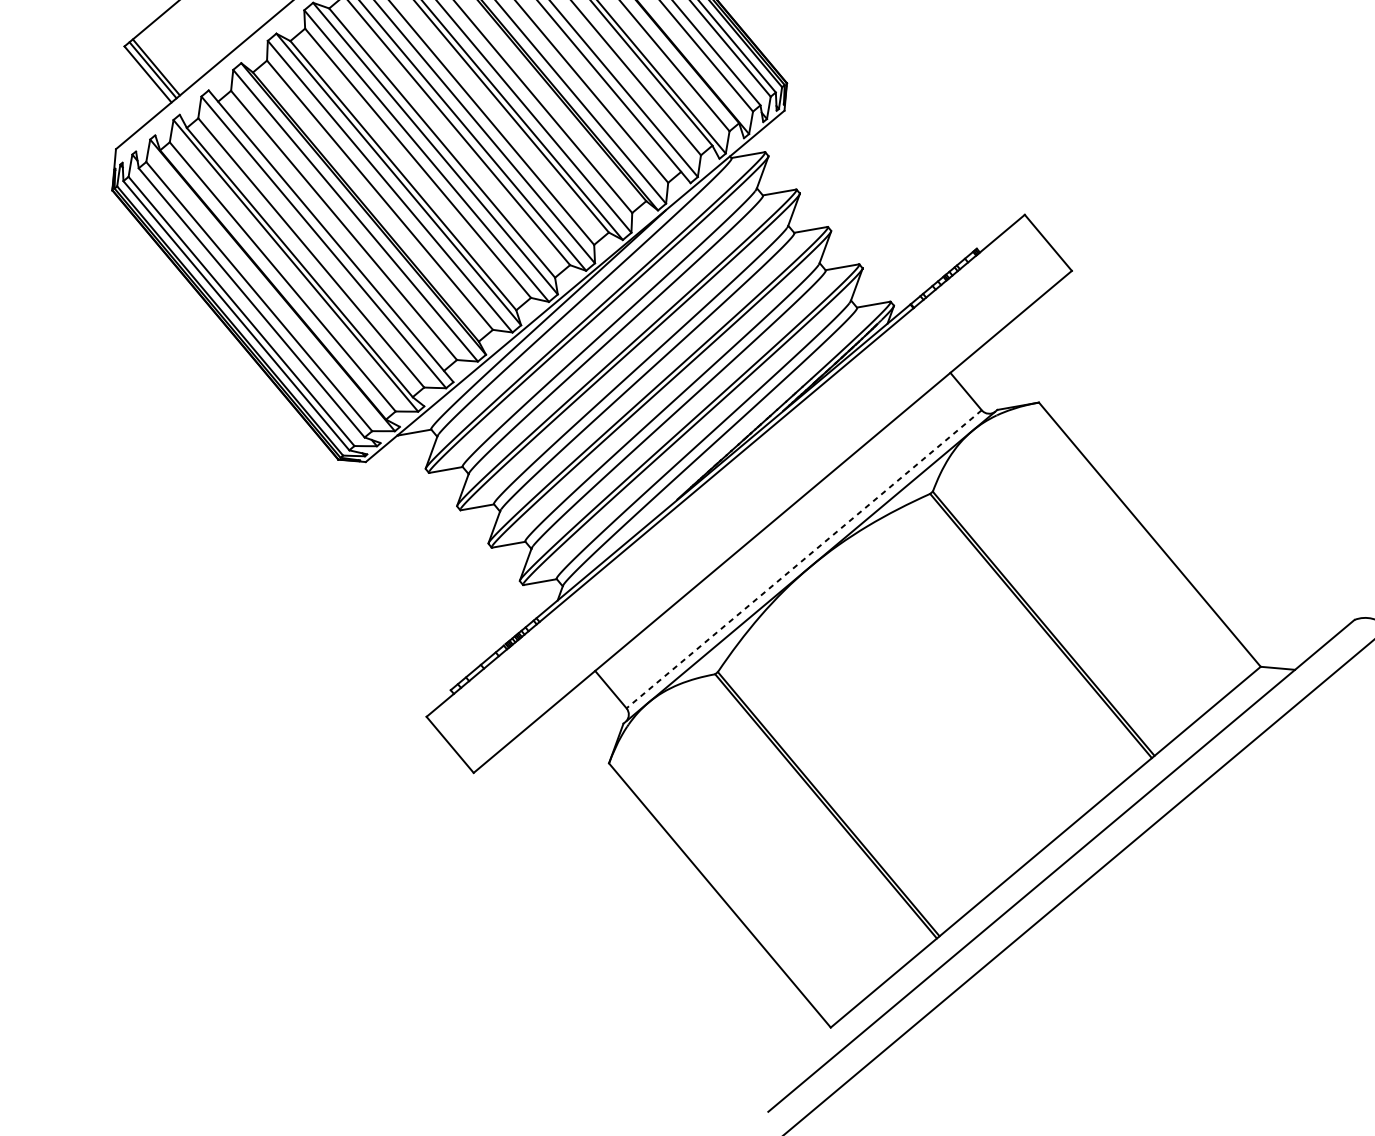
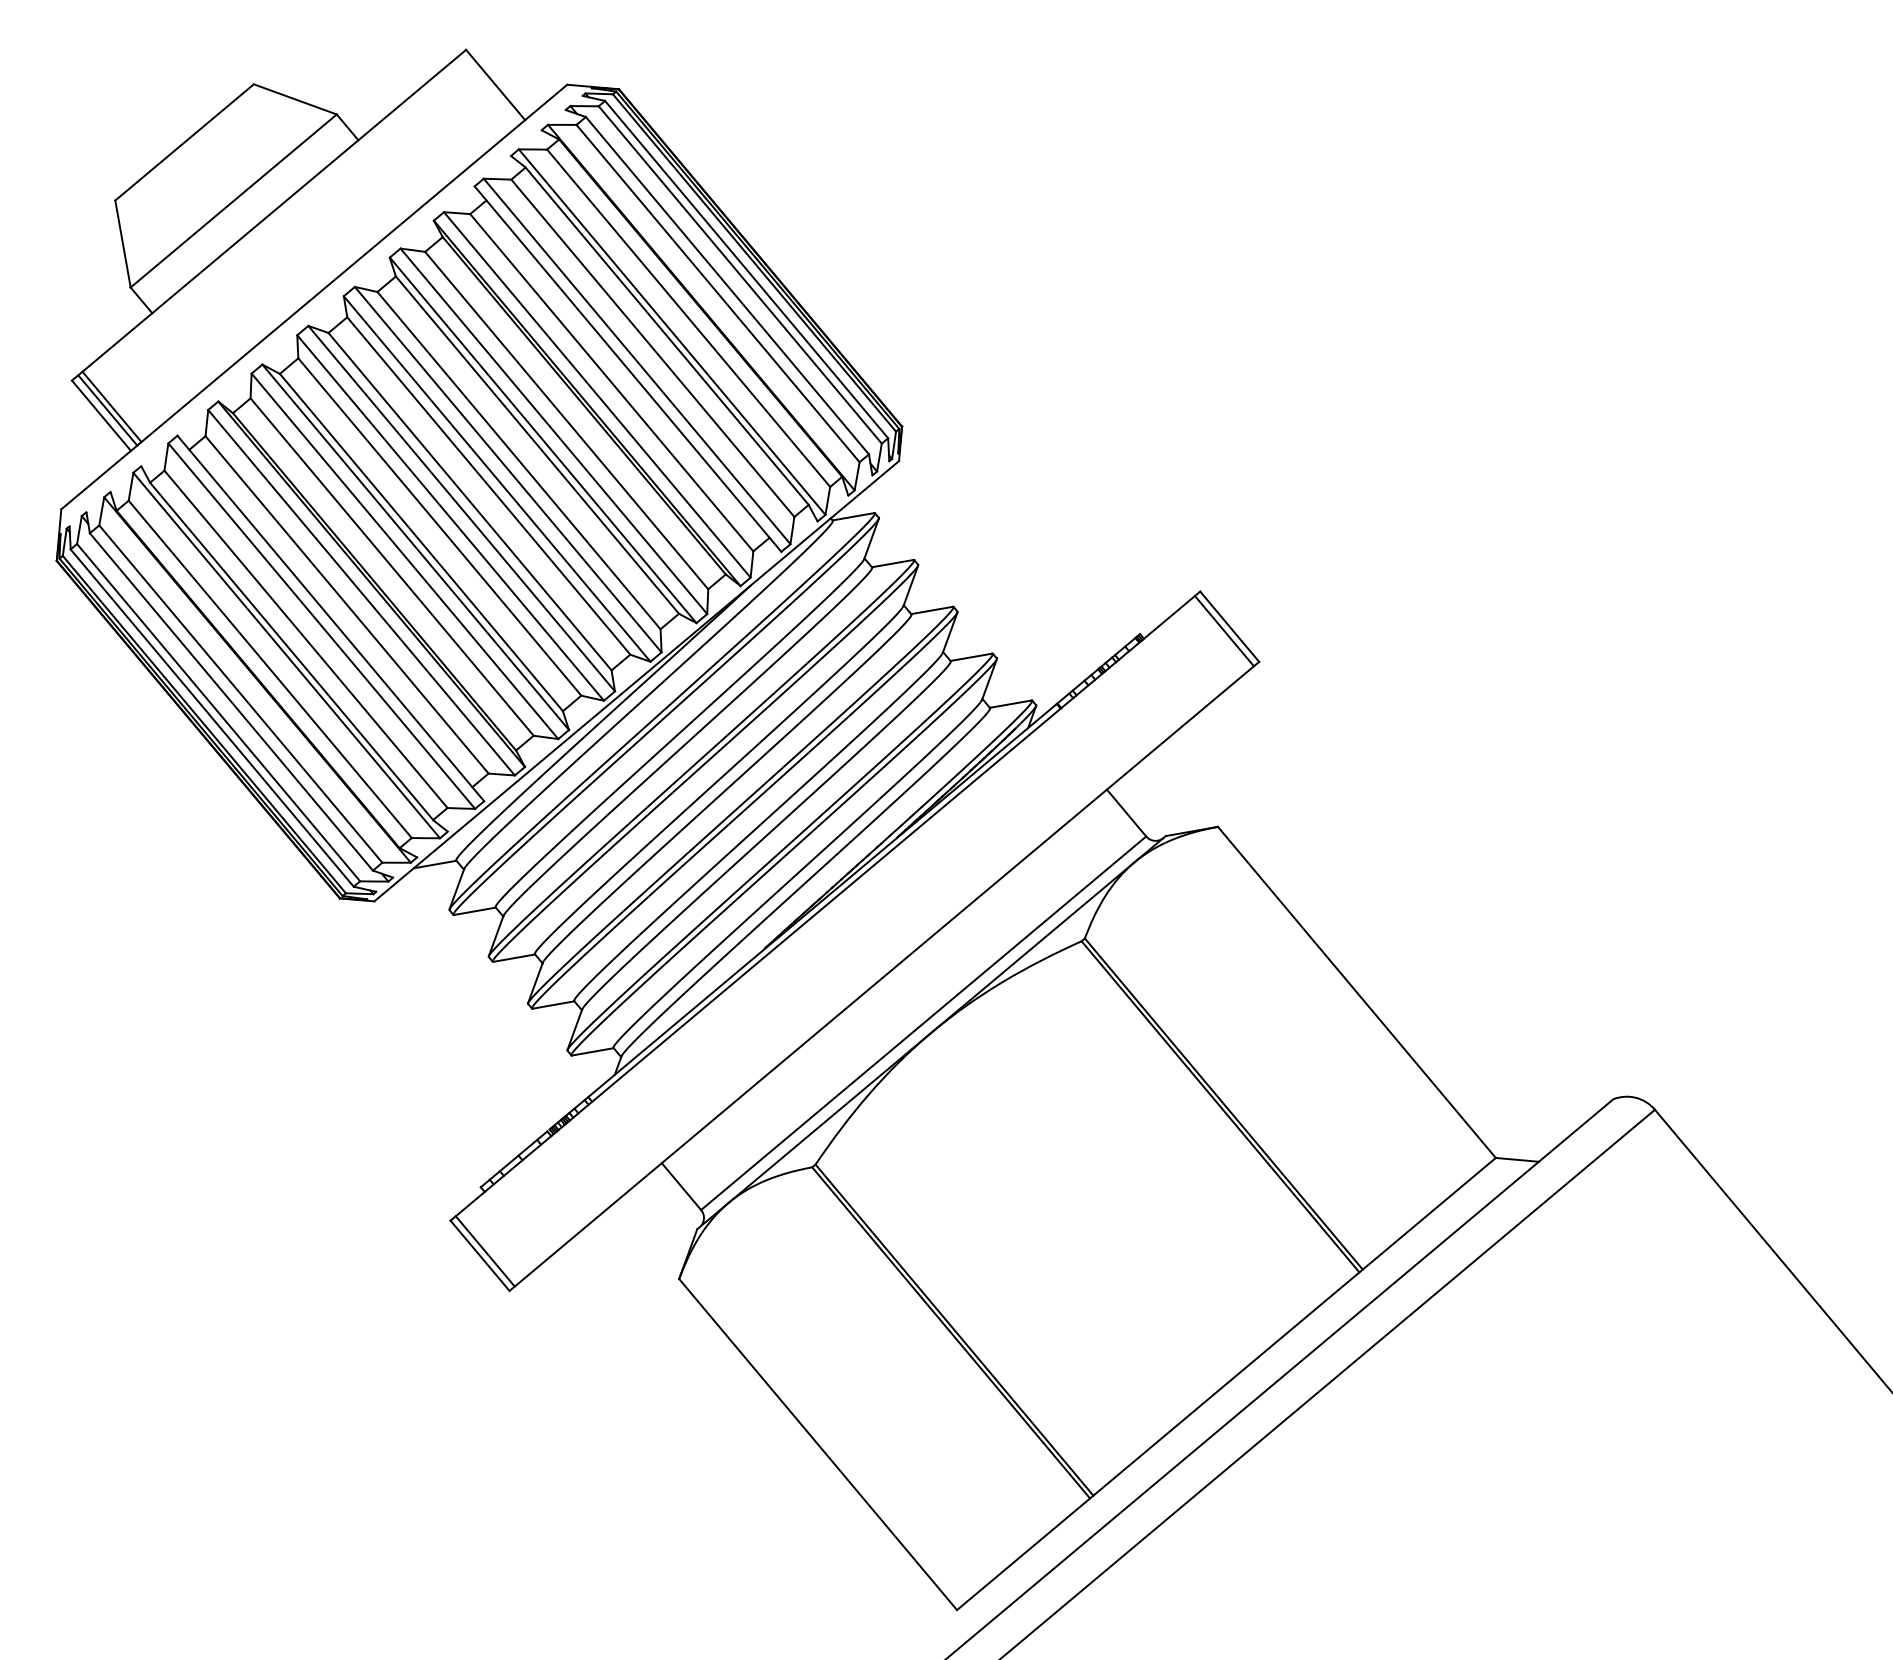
line: (1043, 246) -> (1223, 631), added
line: (804, 559) -> (923, 1023), dashed -> solid
line: (453, 741) -> (484, 1251), added

